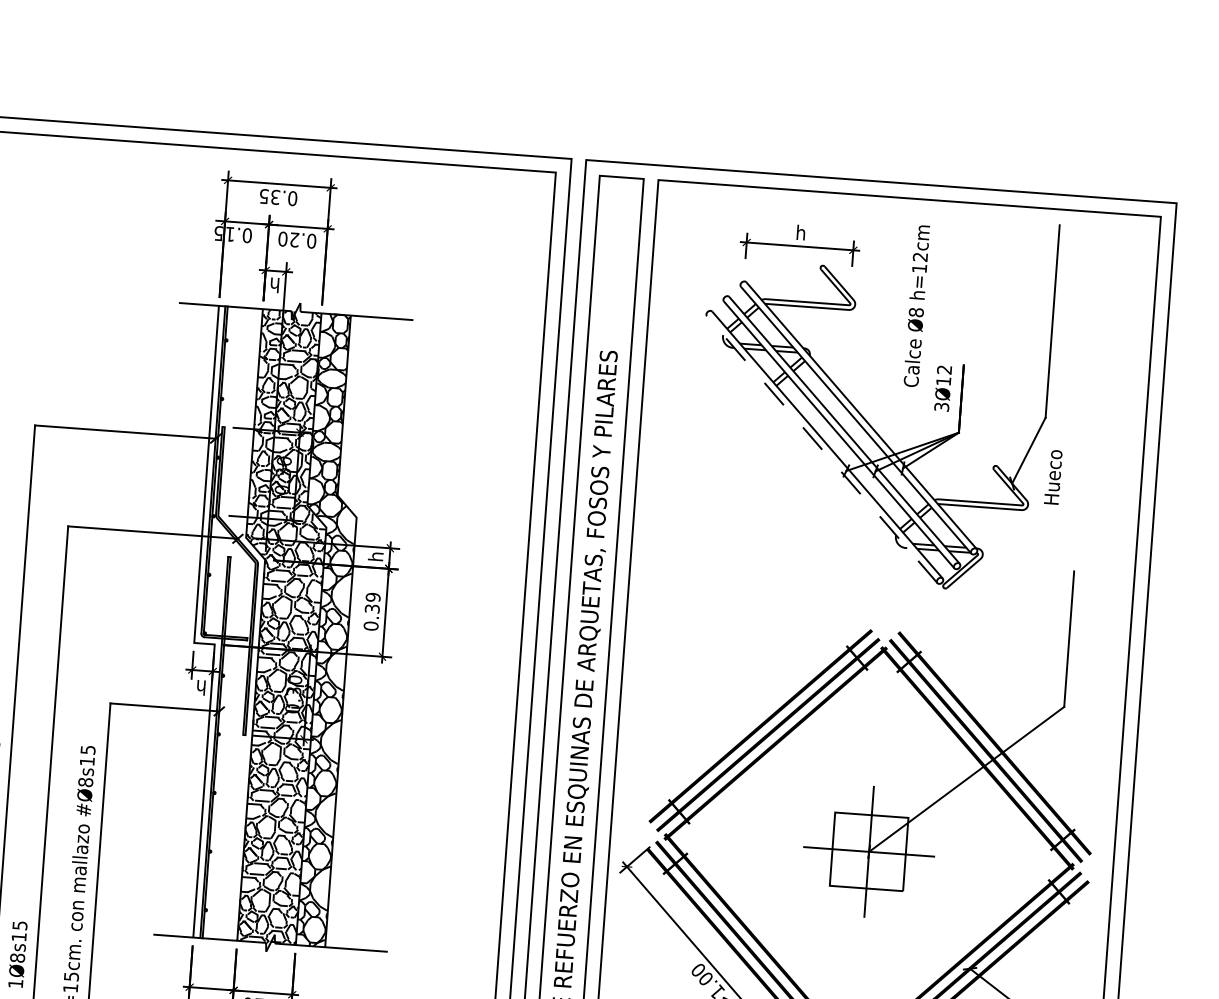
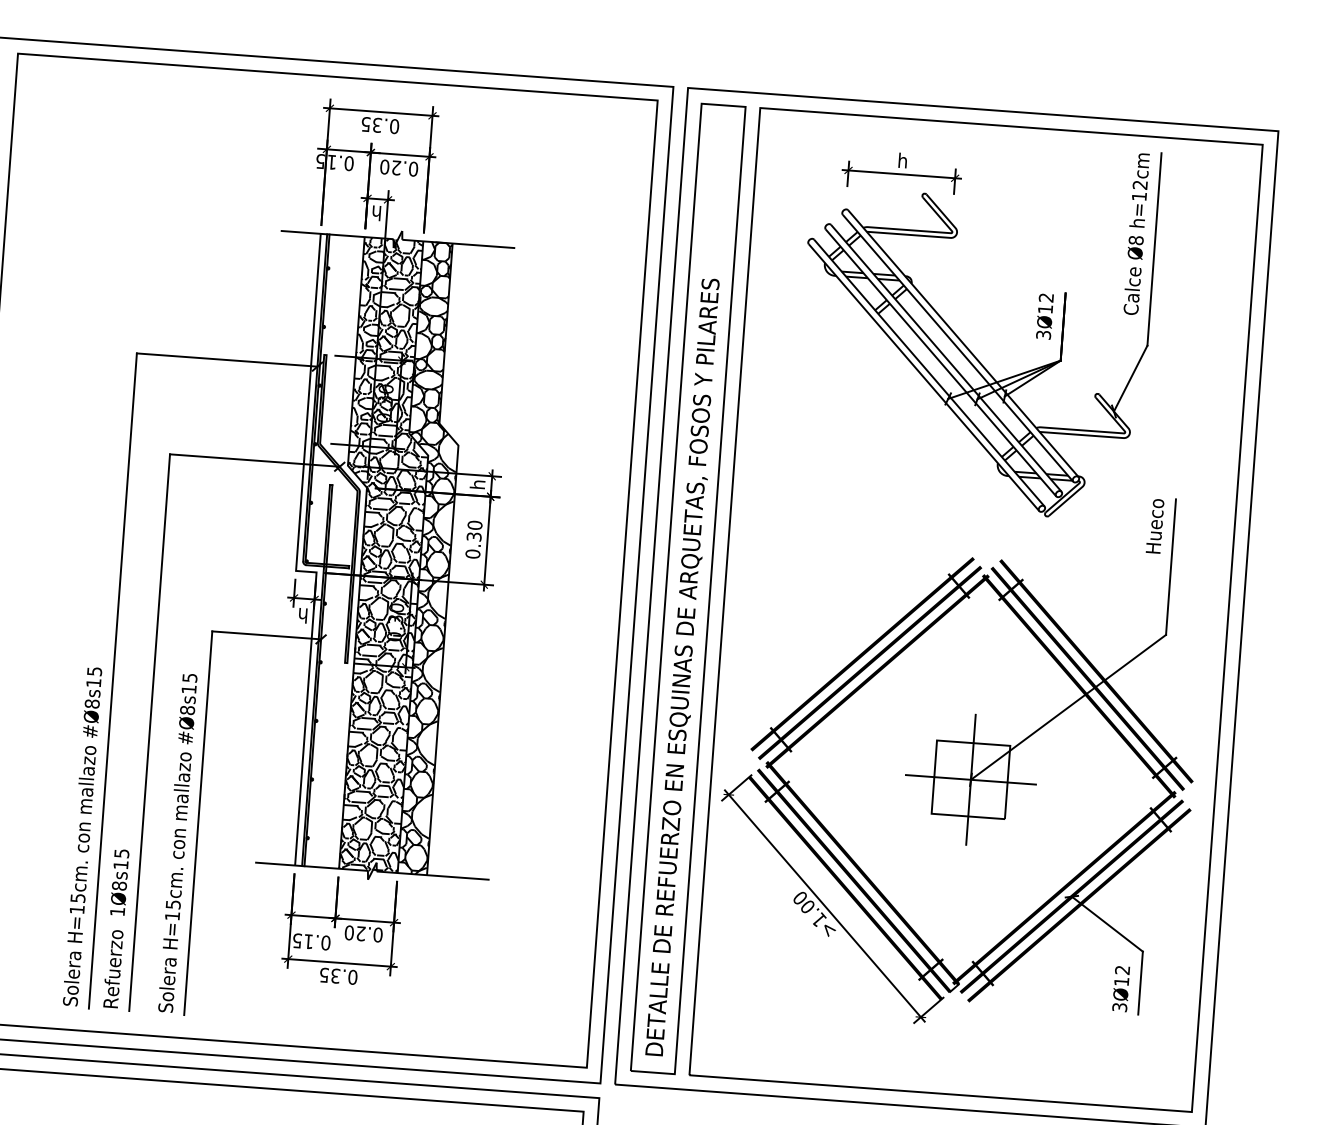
text: (916, 305) -> (1136, 233), moved
line: (821, 449) -> (923, 377), dashed -> solid
text: (1052, 477) -> (1154, 526), moved
text: (372, 597) -> (474, 525), 0.39 -> 0.30

